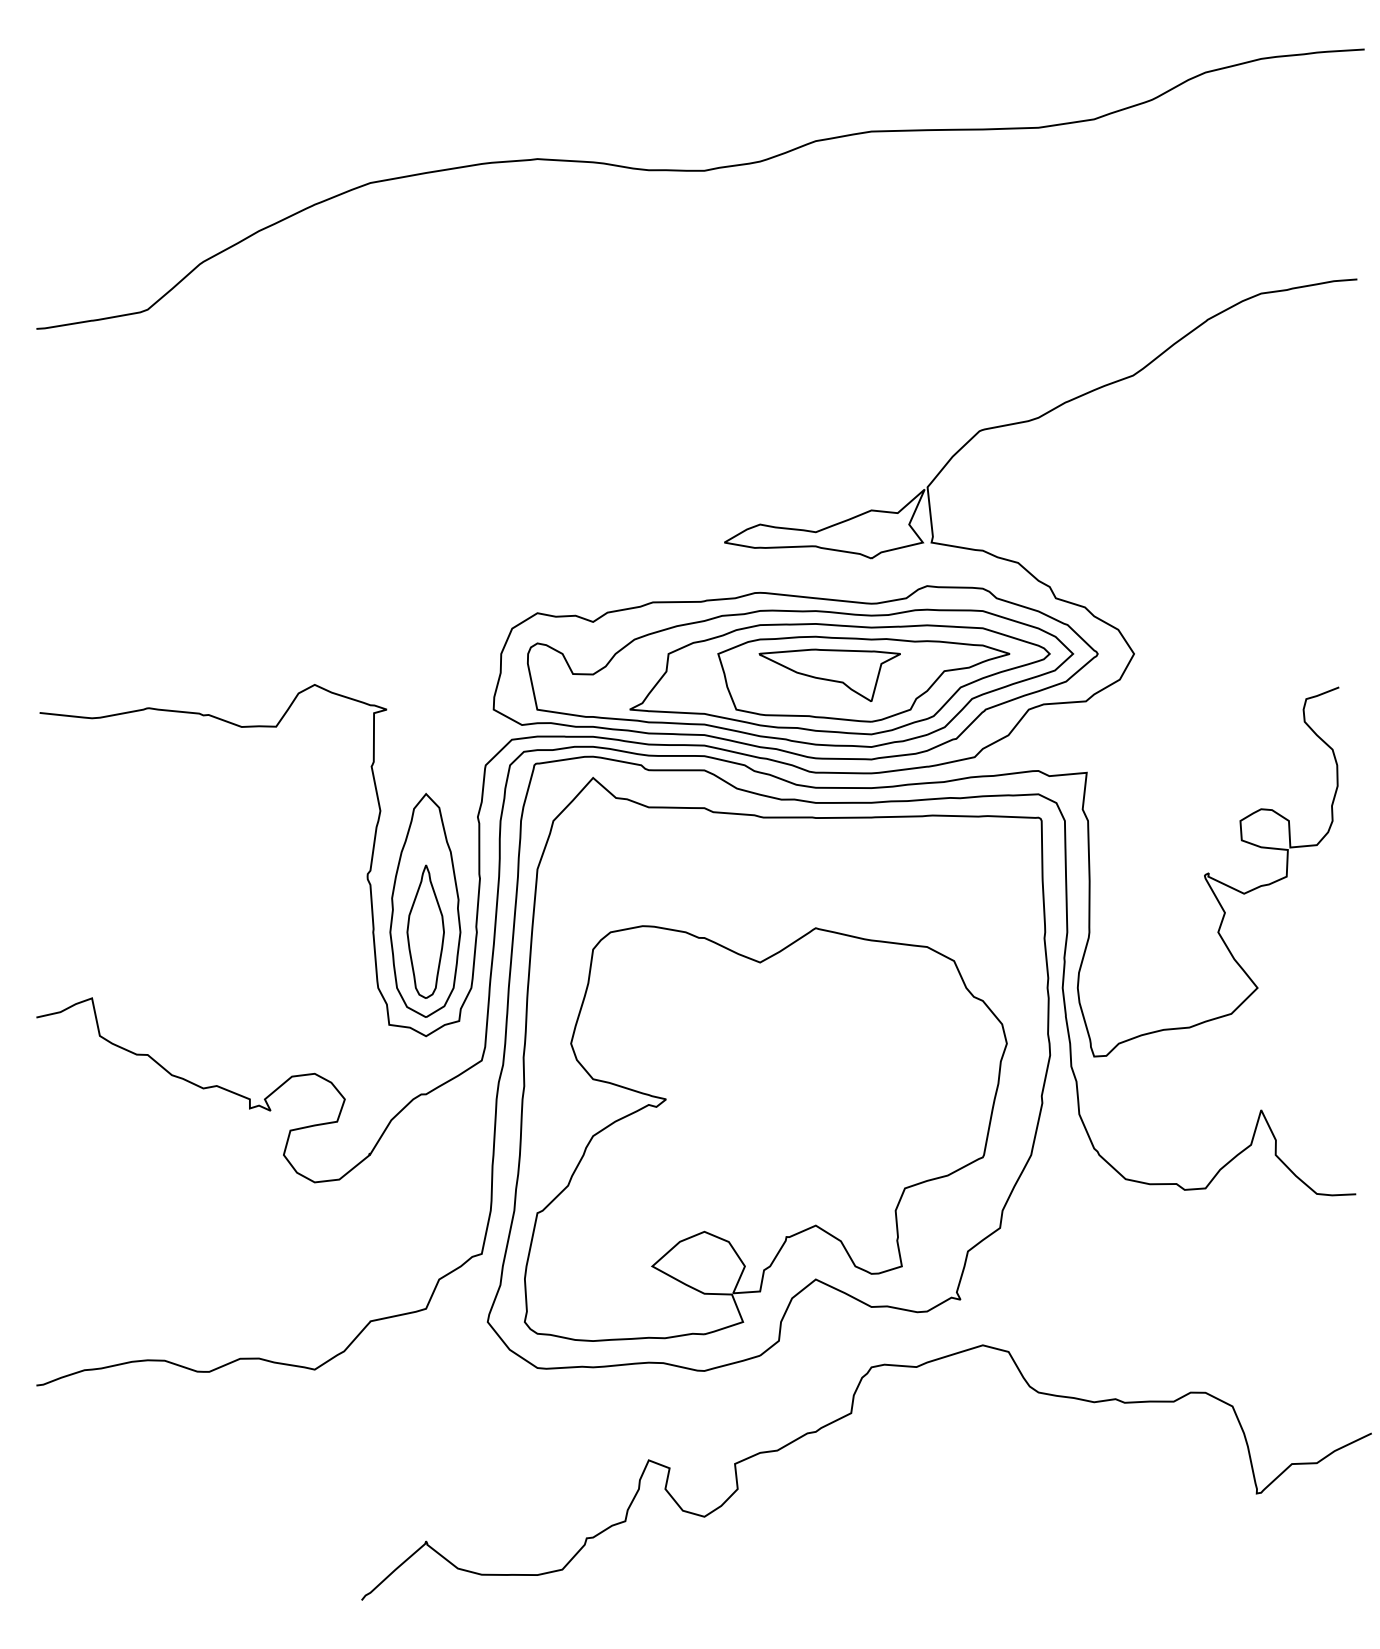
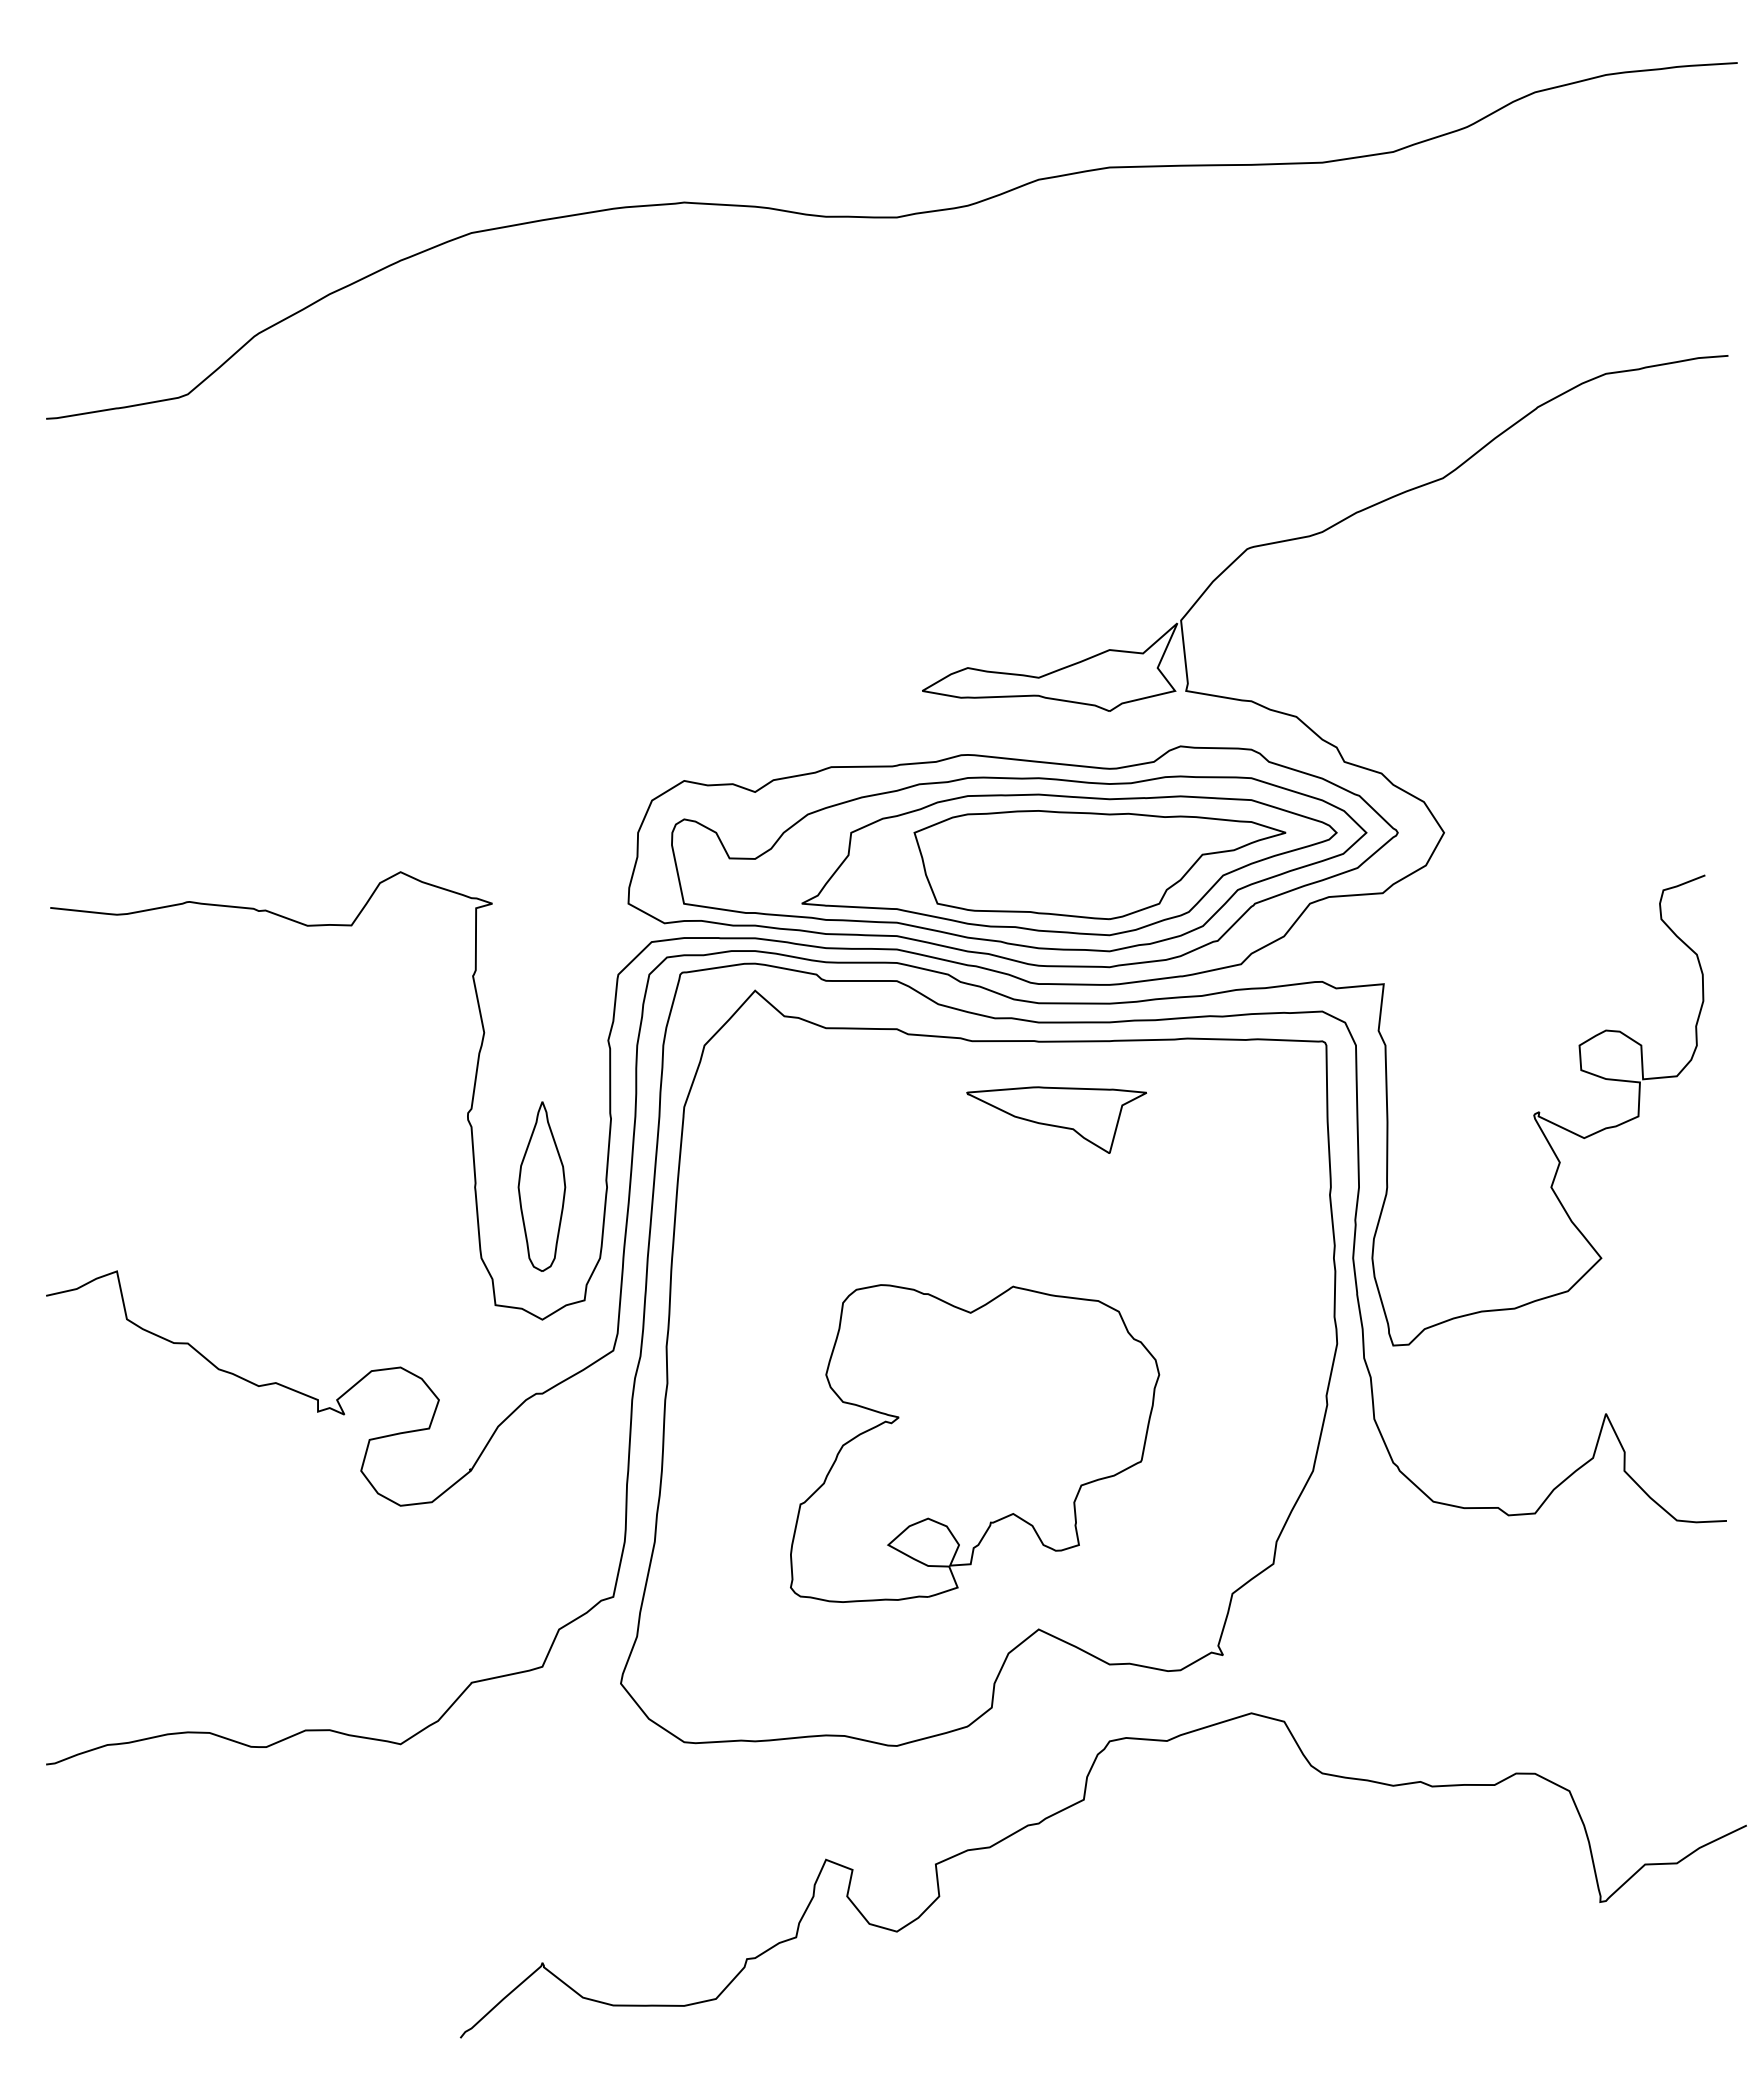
part: (829, 674) -> (1056, 1119), moved
part: (425, 905) -> (541, 1153), removed
part: (765, 1133) -> (974, 1443), size x0.6

